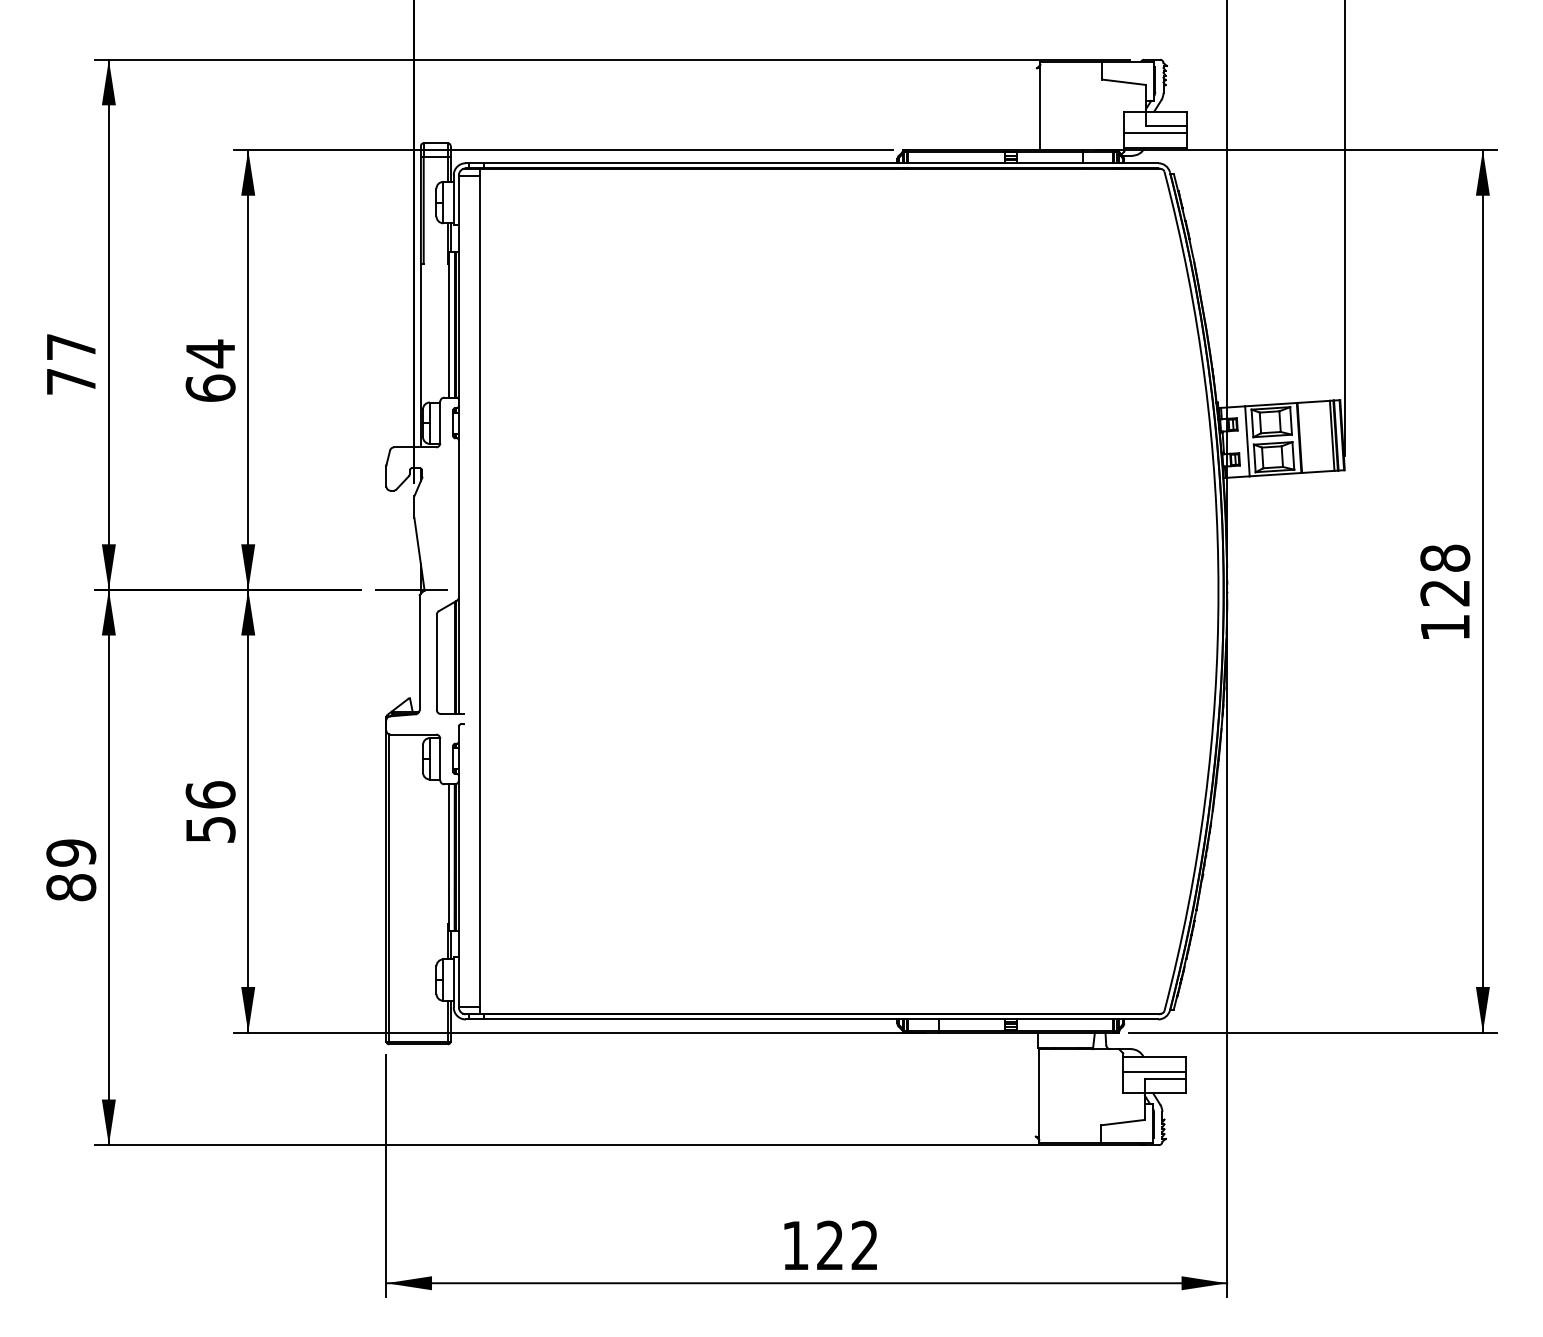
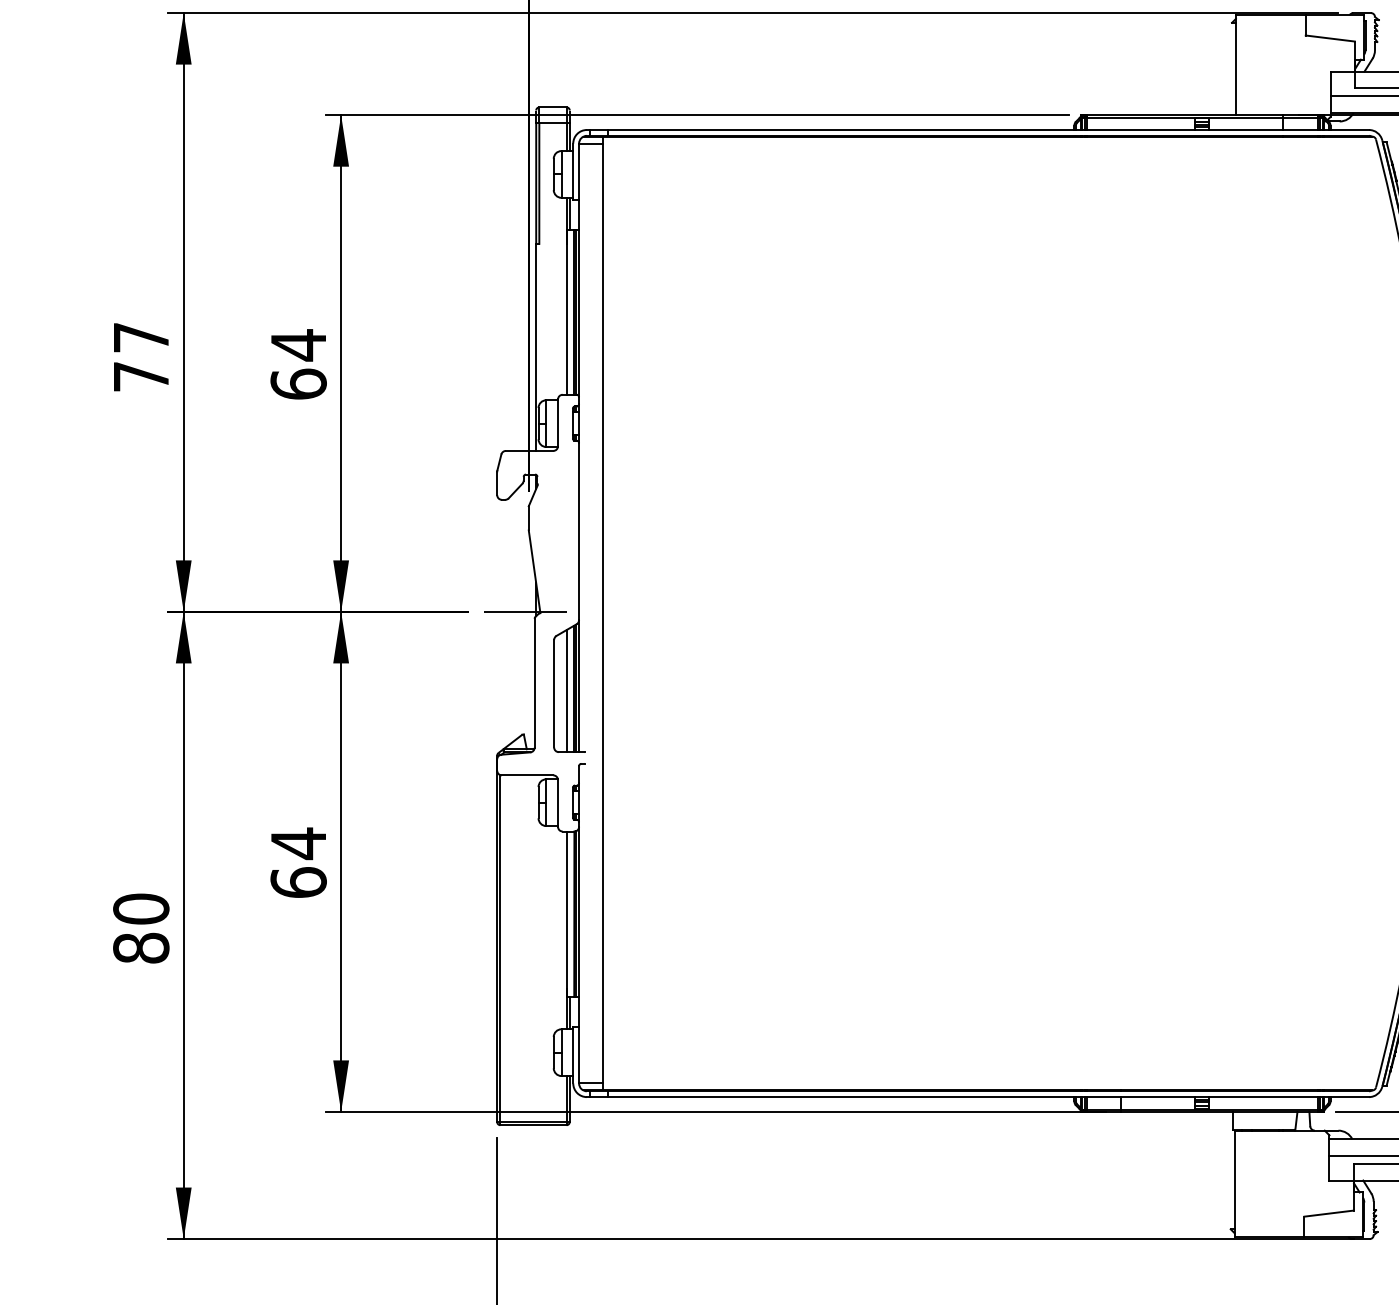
line: (448, 659) -> (567, 690), added
text: (210, 811) -> (298, 862), 56 -> 64
text: (71, 852) -> (141, 908), 89 -> 80

